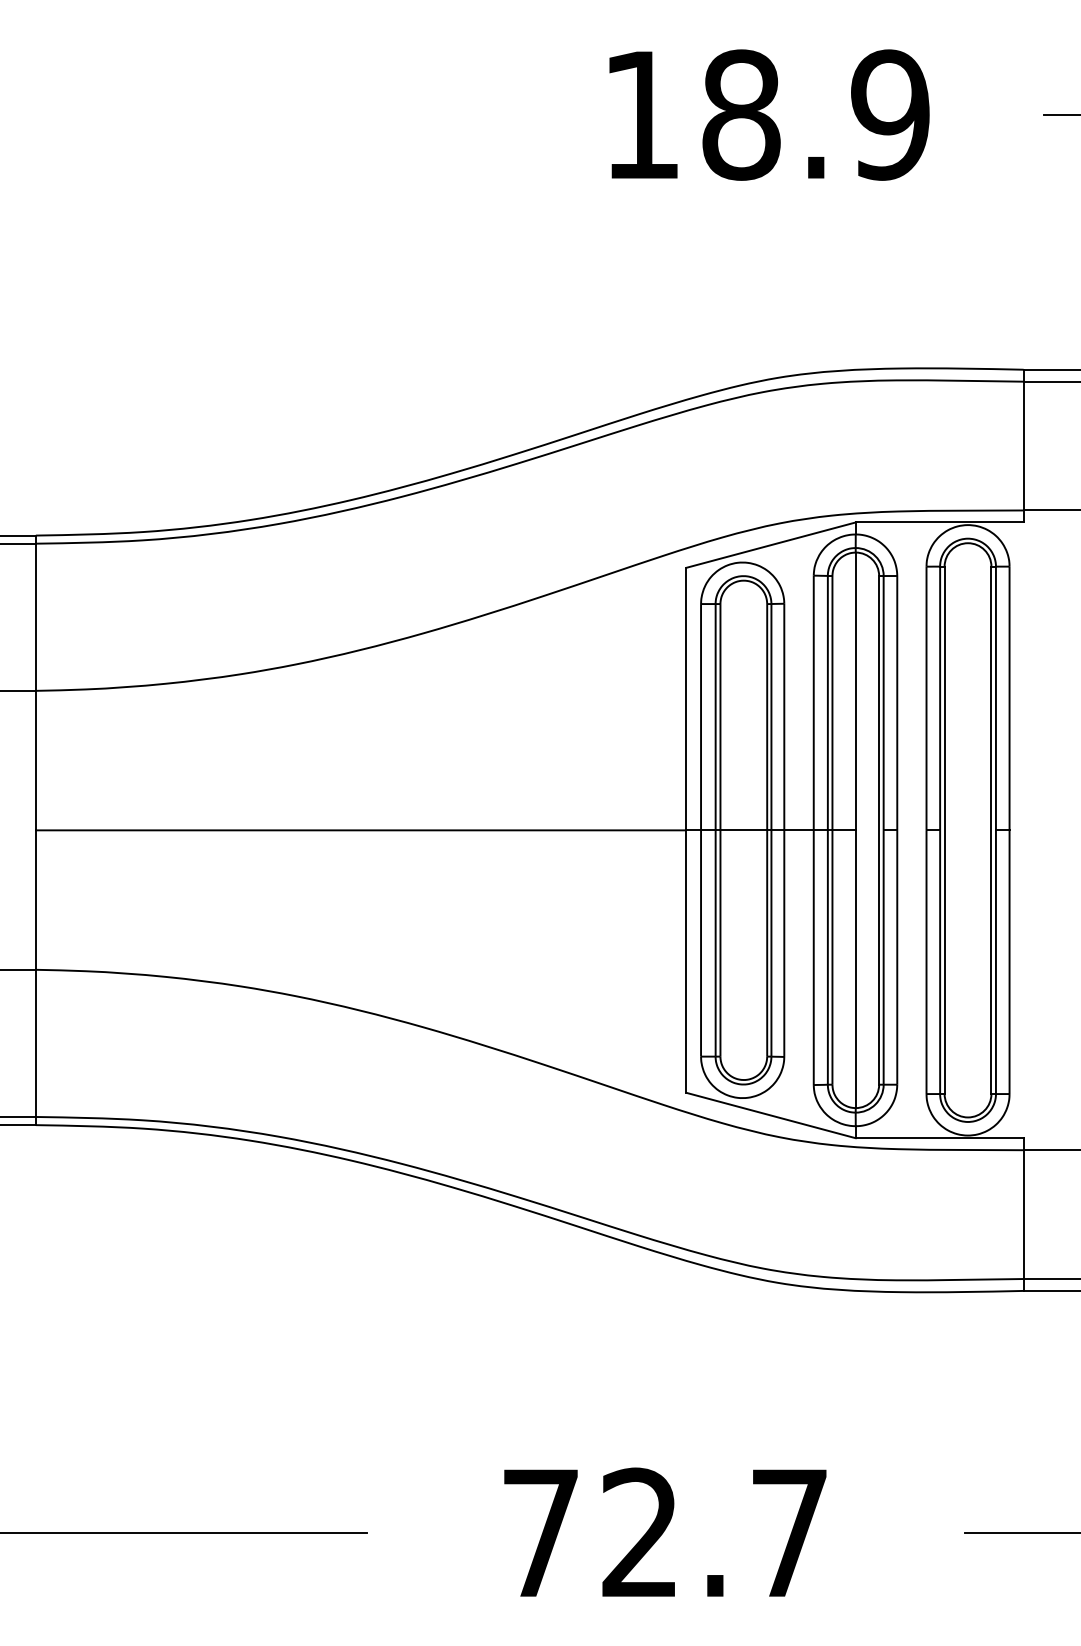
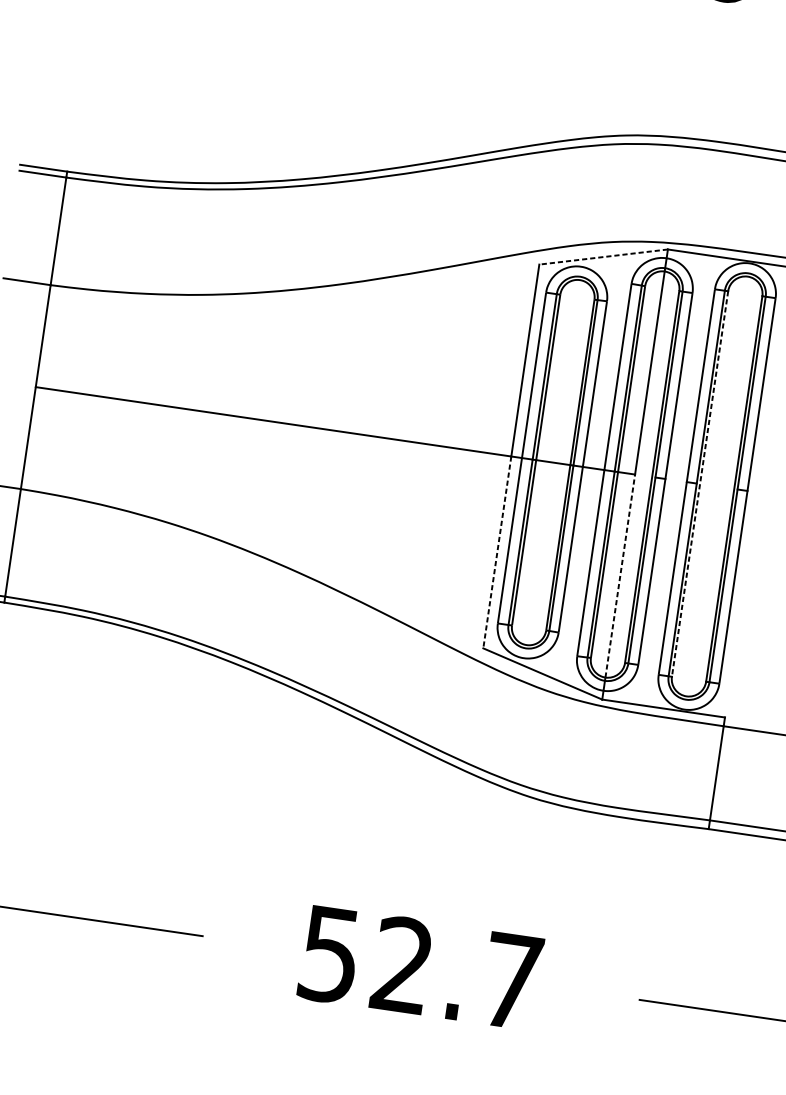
line: (771, 545) -> (603, 257), solid -> dashed
line: (944, 830) -> (699, 484), solid -> dashed
line: (686, 962) -> (497, 553), solid -> dashed
line: (855, 969) -> (620, 576), solid -> dashed
text: (540, 1533) -> (329, 954), 72.7 -> 52.7

